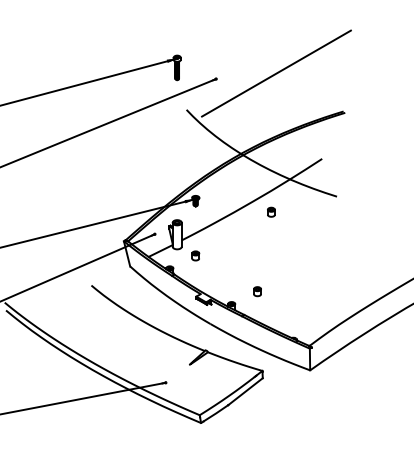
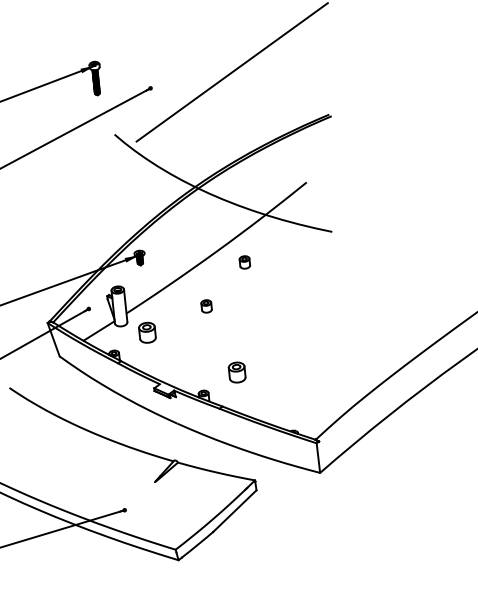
part: (240, 240) -> (206, 305), added
part: (195, 255) -> (147, 332), size x1.6
part: (257, 291) -> (237, 372), size x1.6

